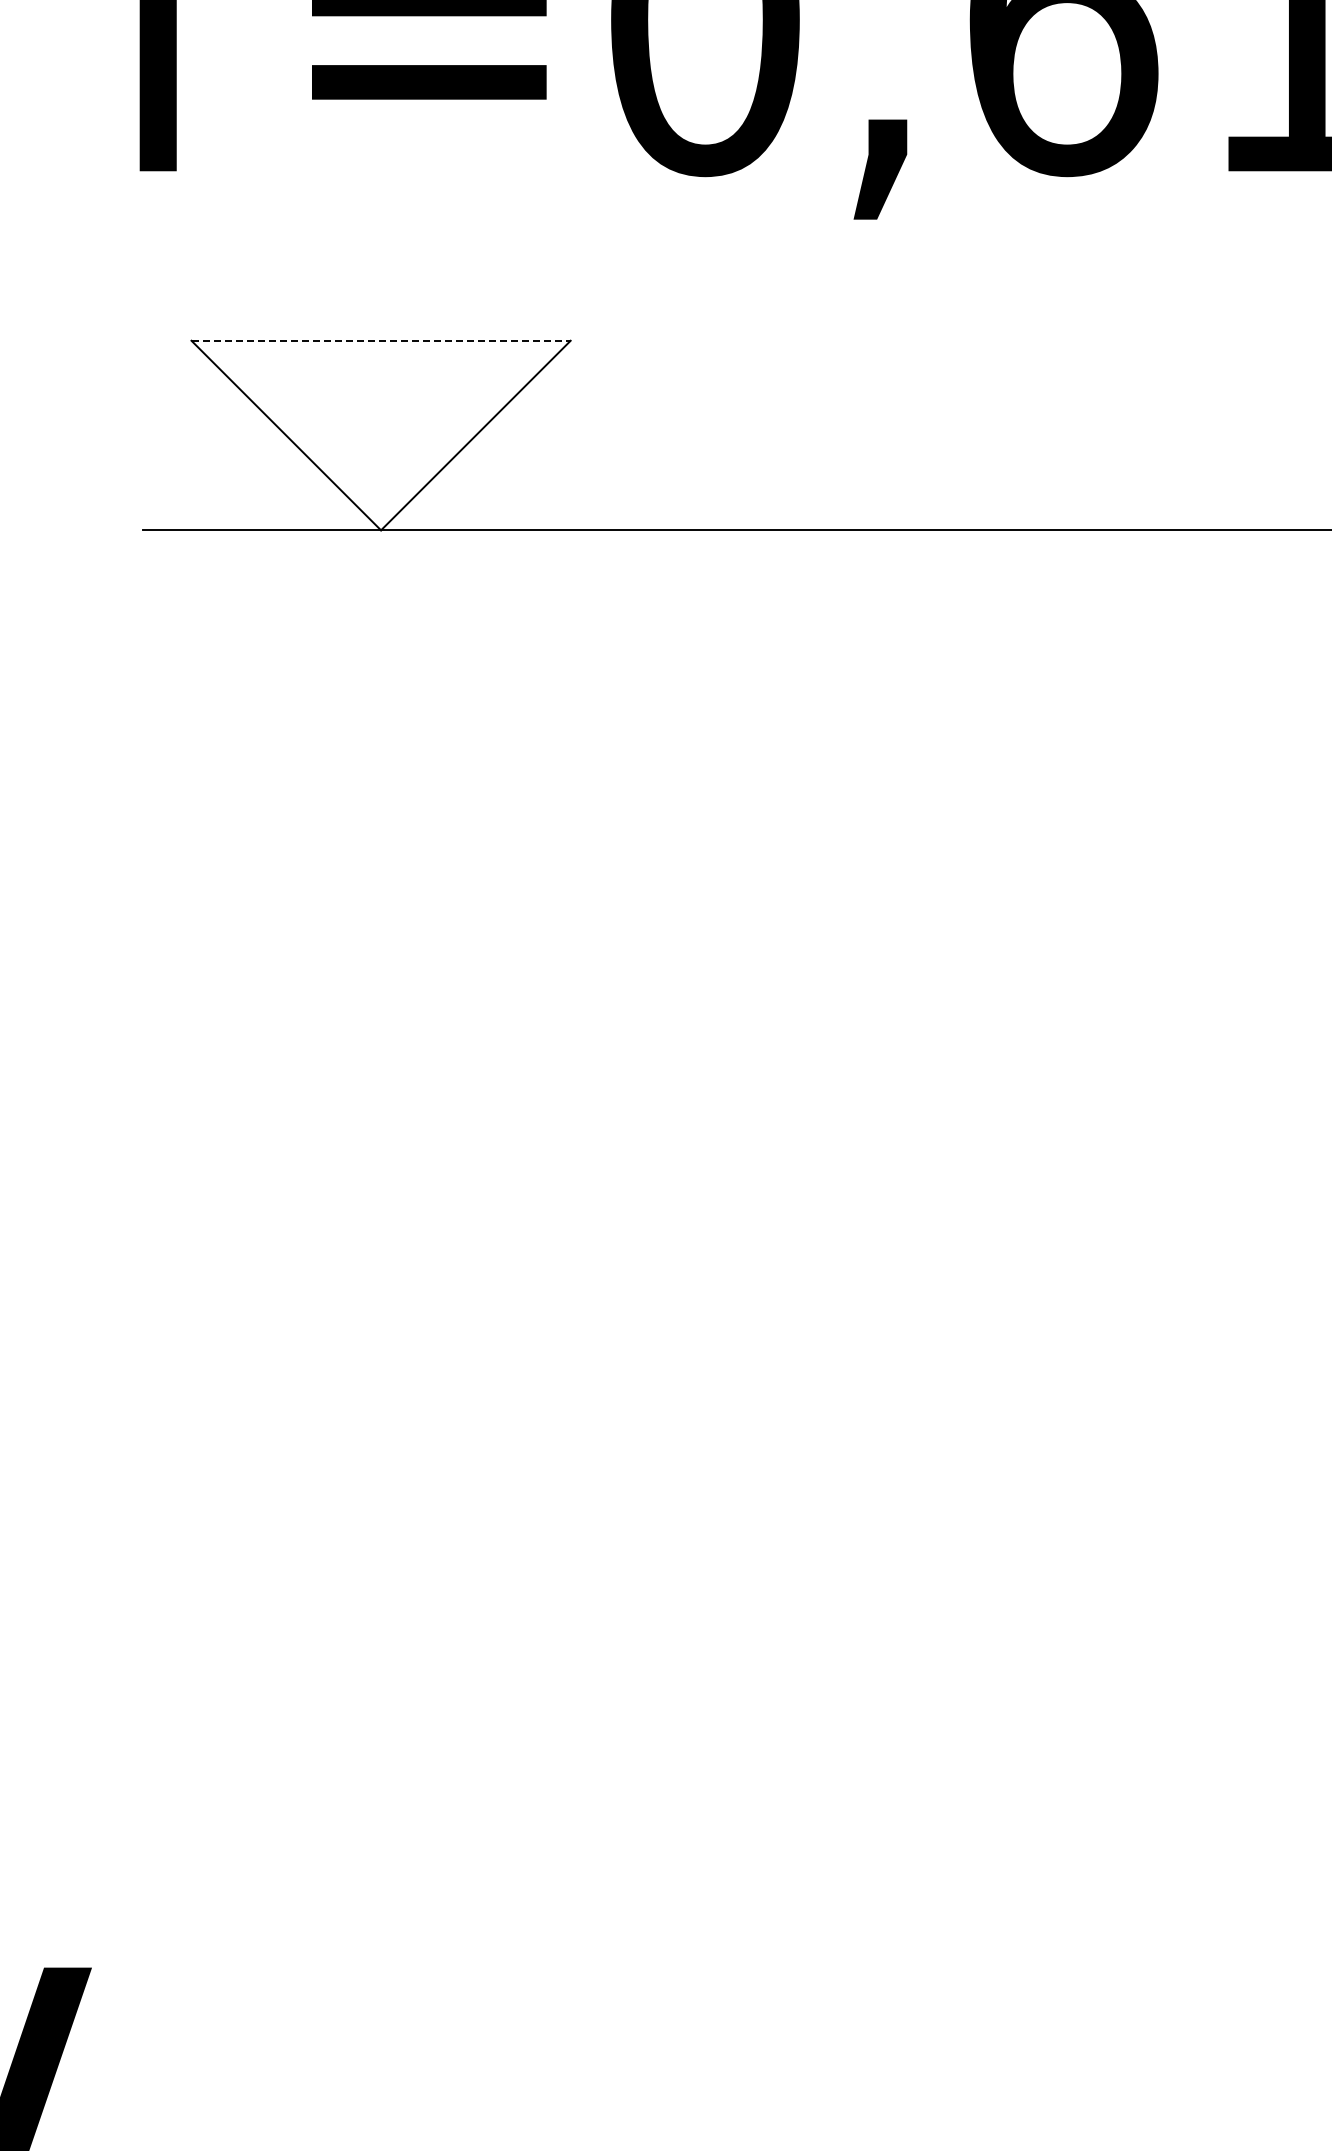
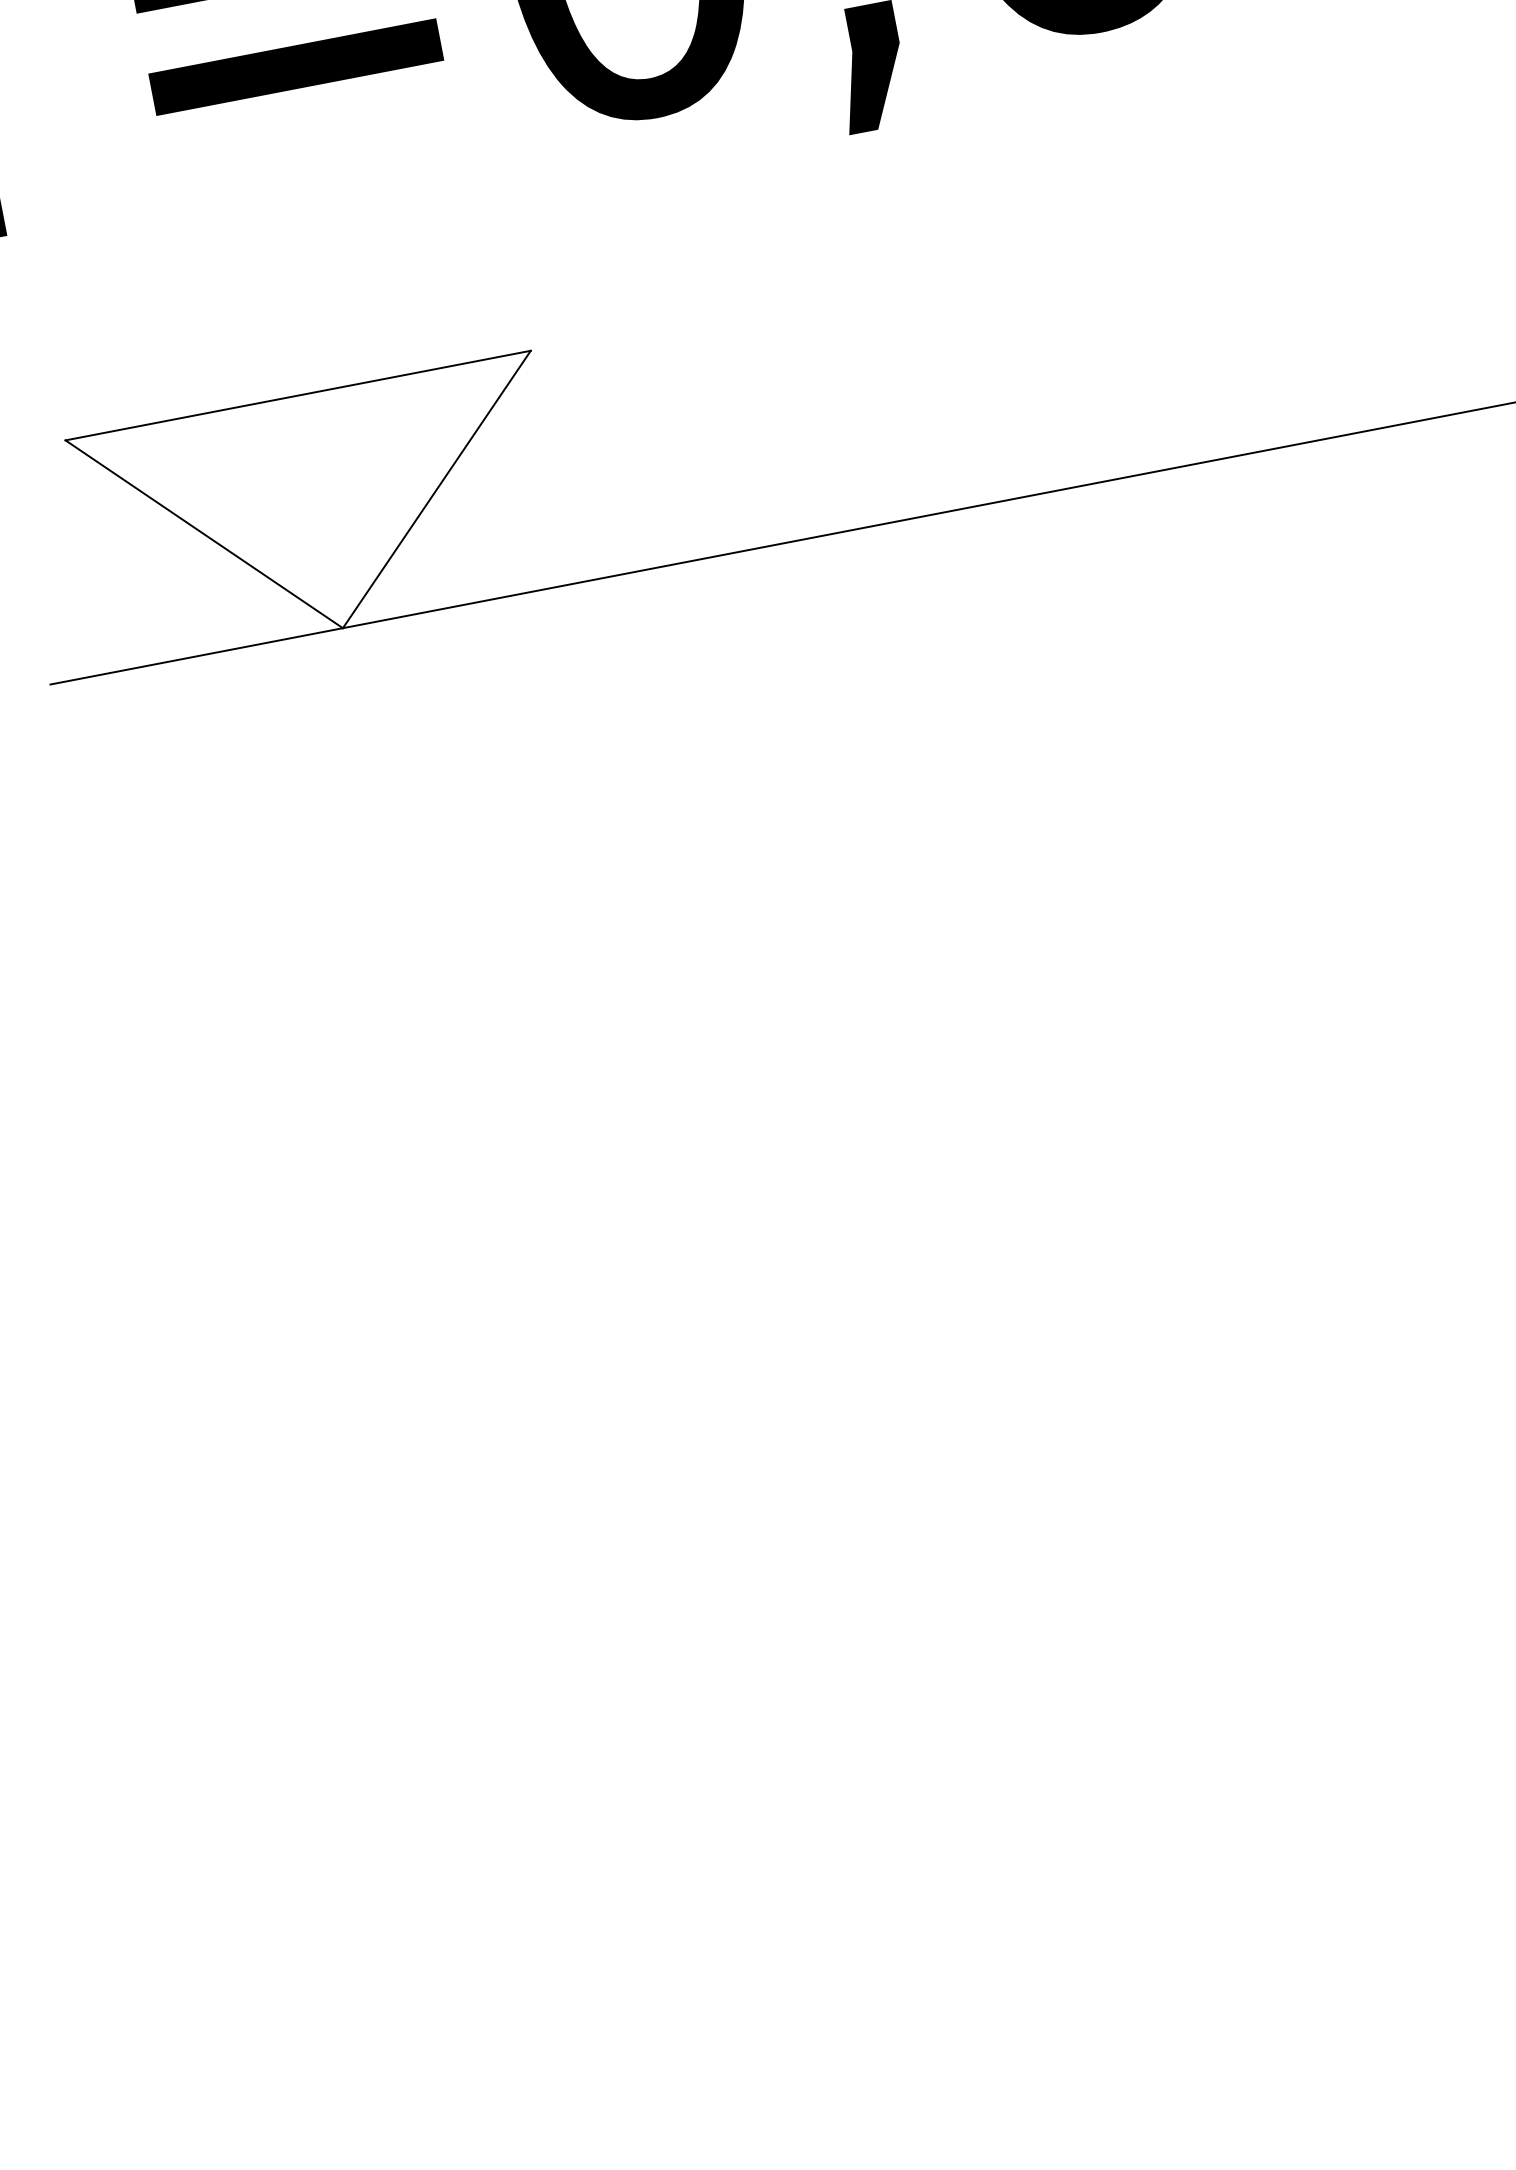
line: (381, 340) -> (298, 395), dashed -> solid

